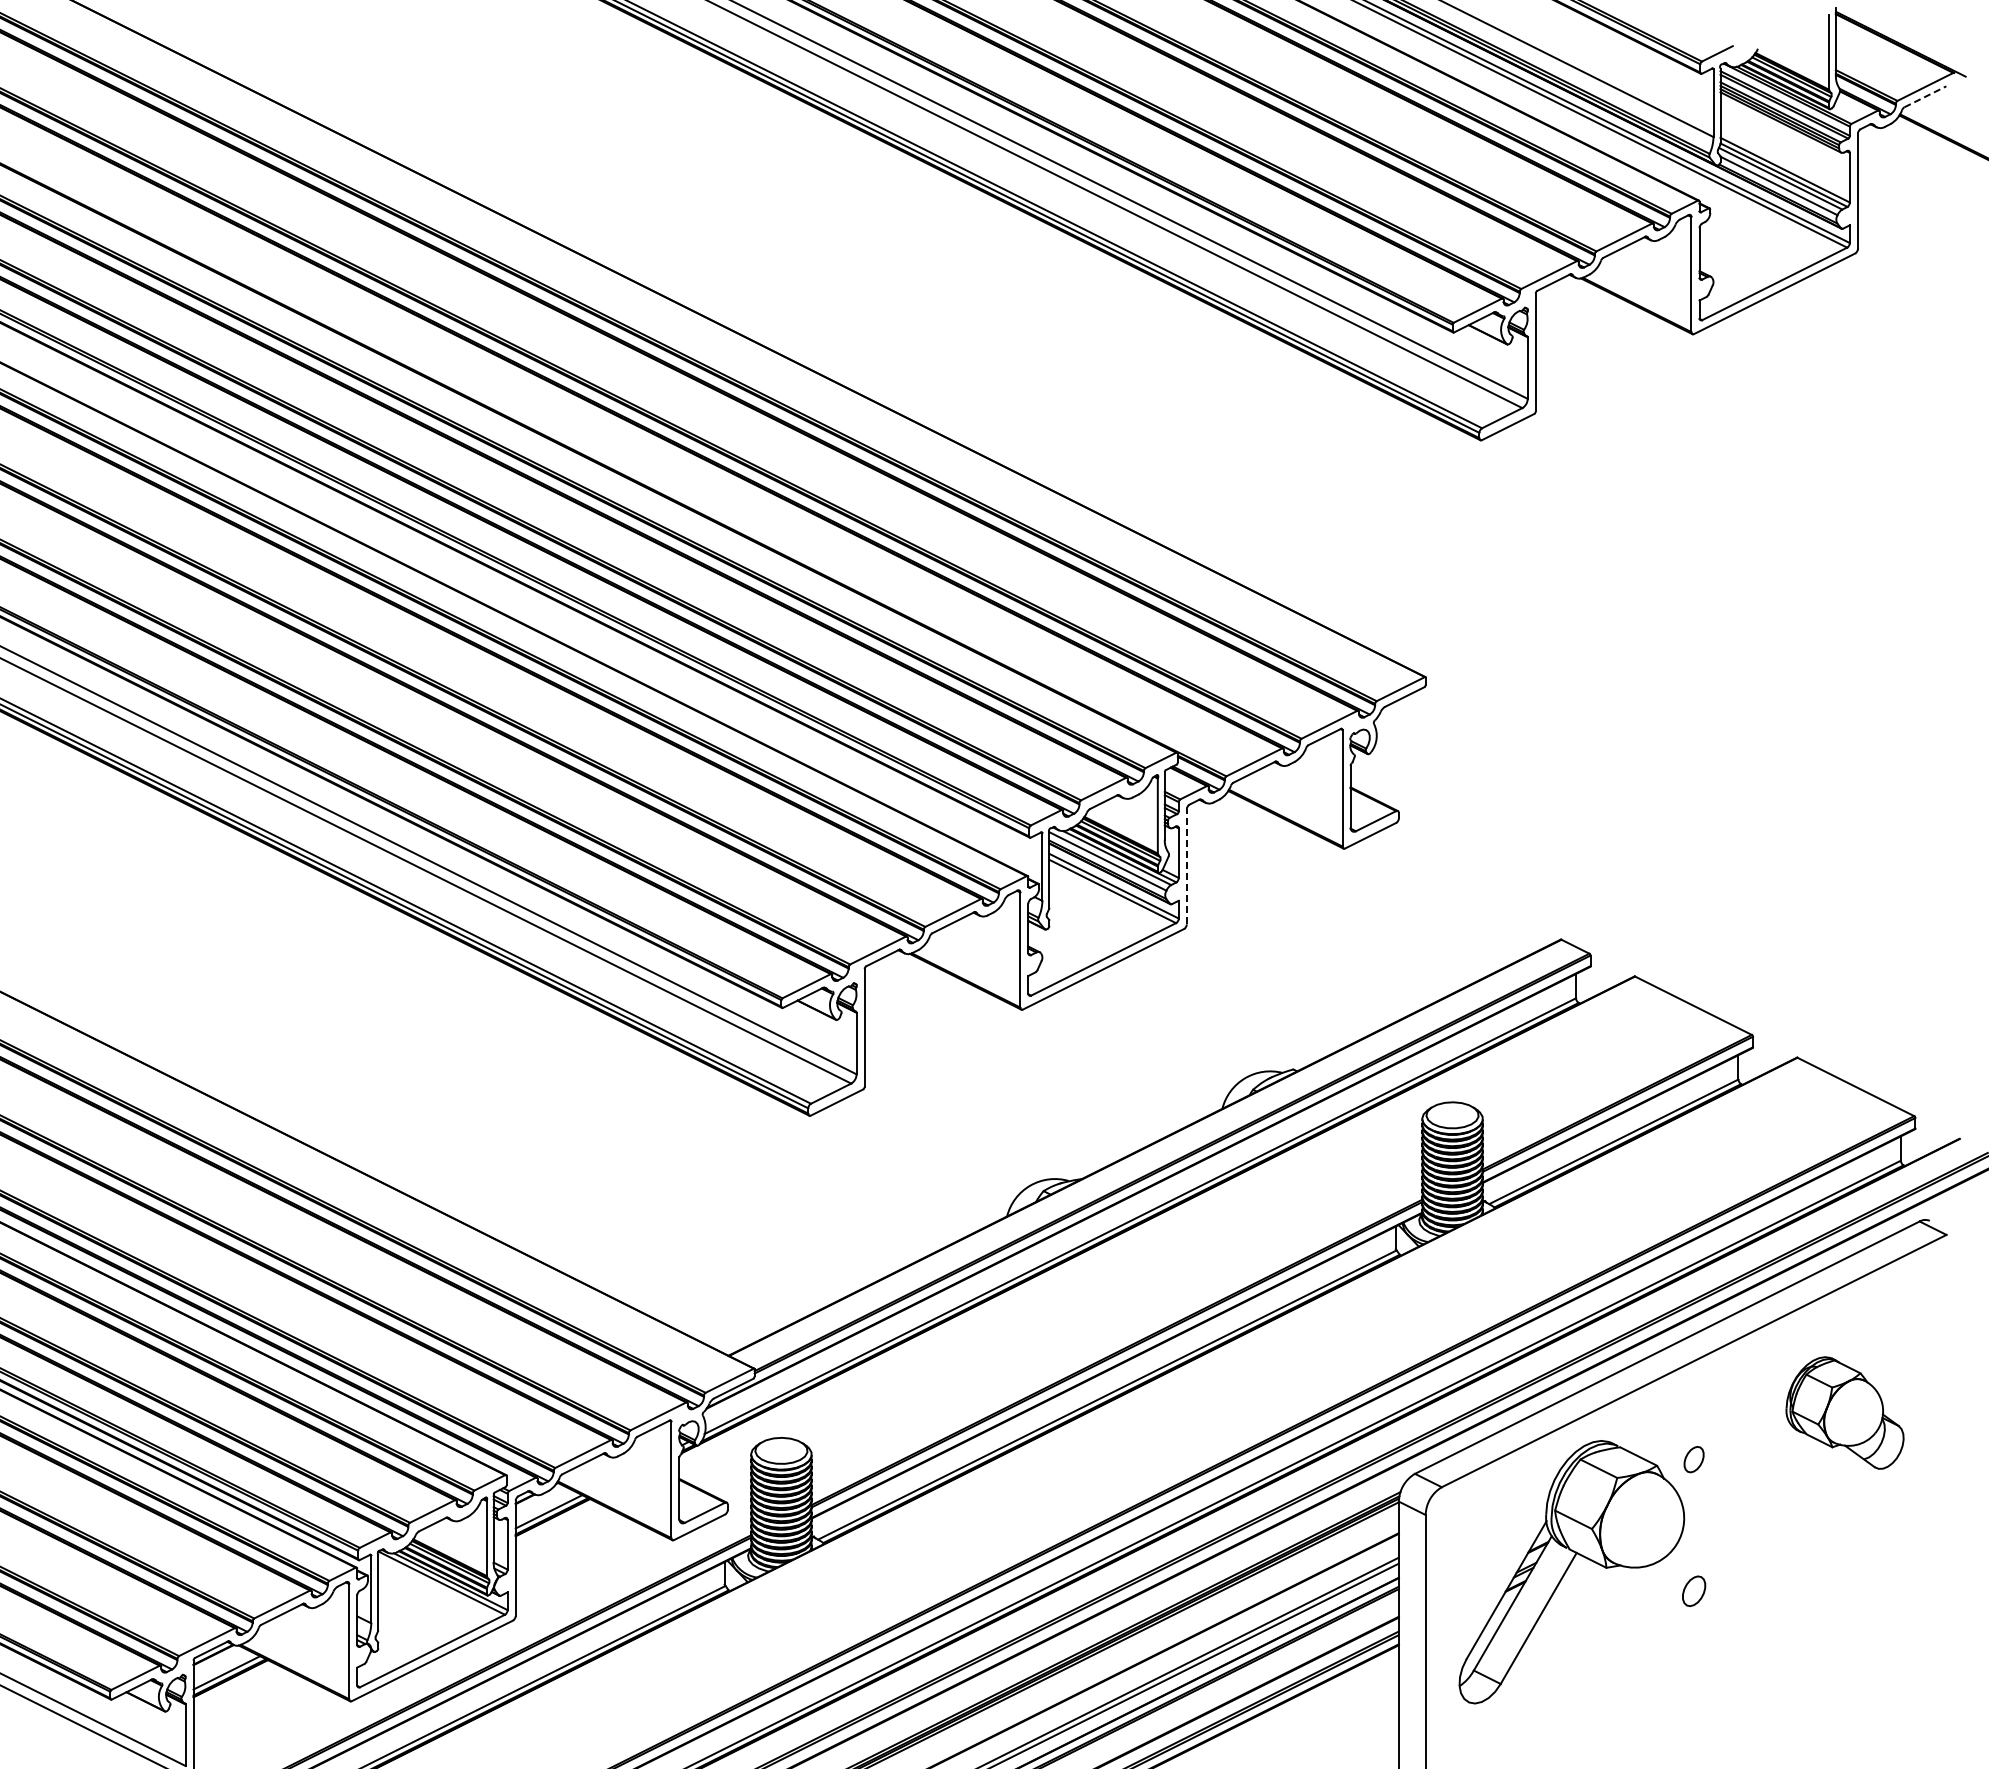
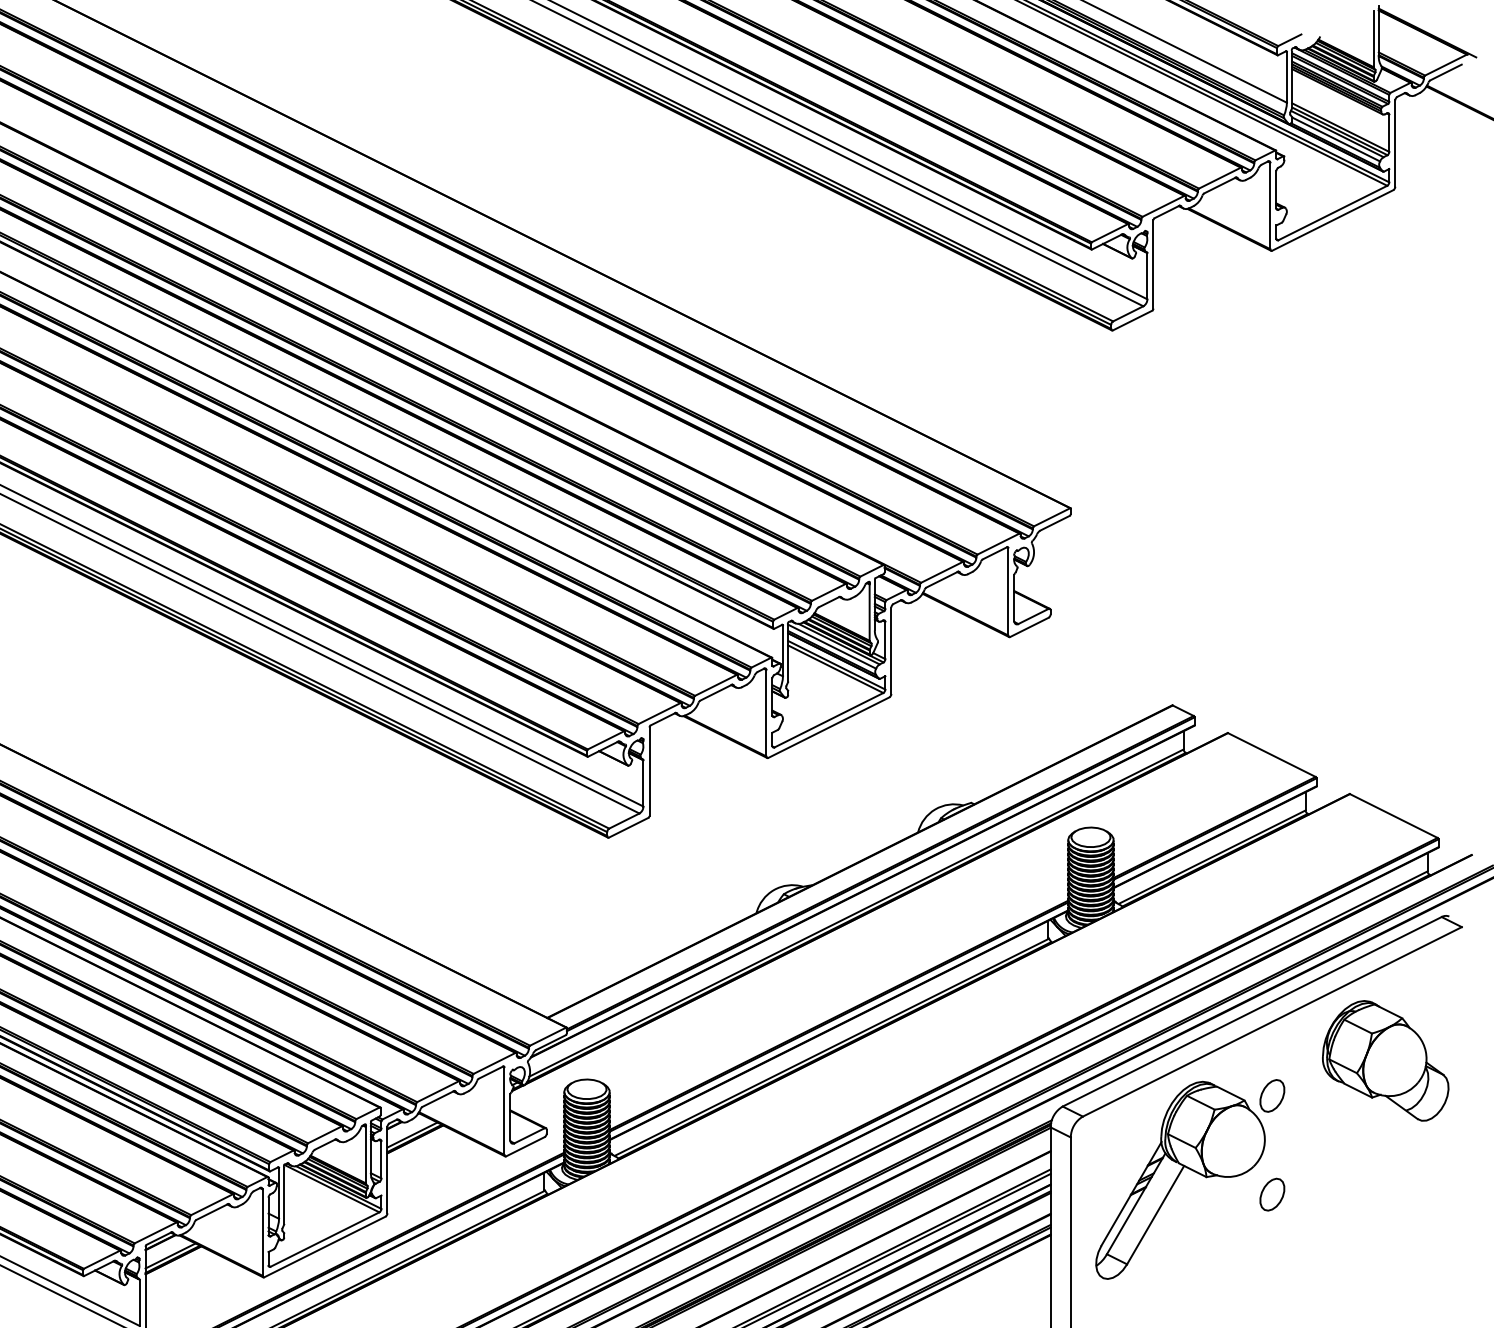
line: (1925, 96) -> (1446, 72), dashed -> solid
line: (1186, 866) -> (891, 650), dashed -> solid
part: (1844, 1412) -> (1385, 1060), size x1.43
part: (1693, 1459) -> (1271, 1095), size x1.67
part: (1693, 1591) -> (1271, 1194), size x1.43

